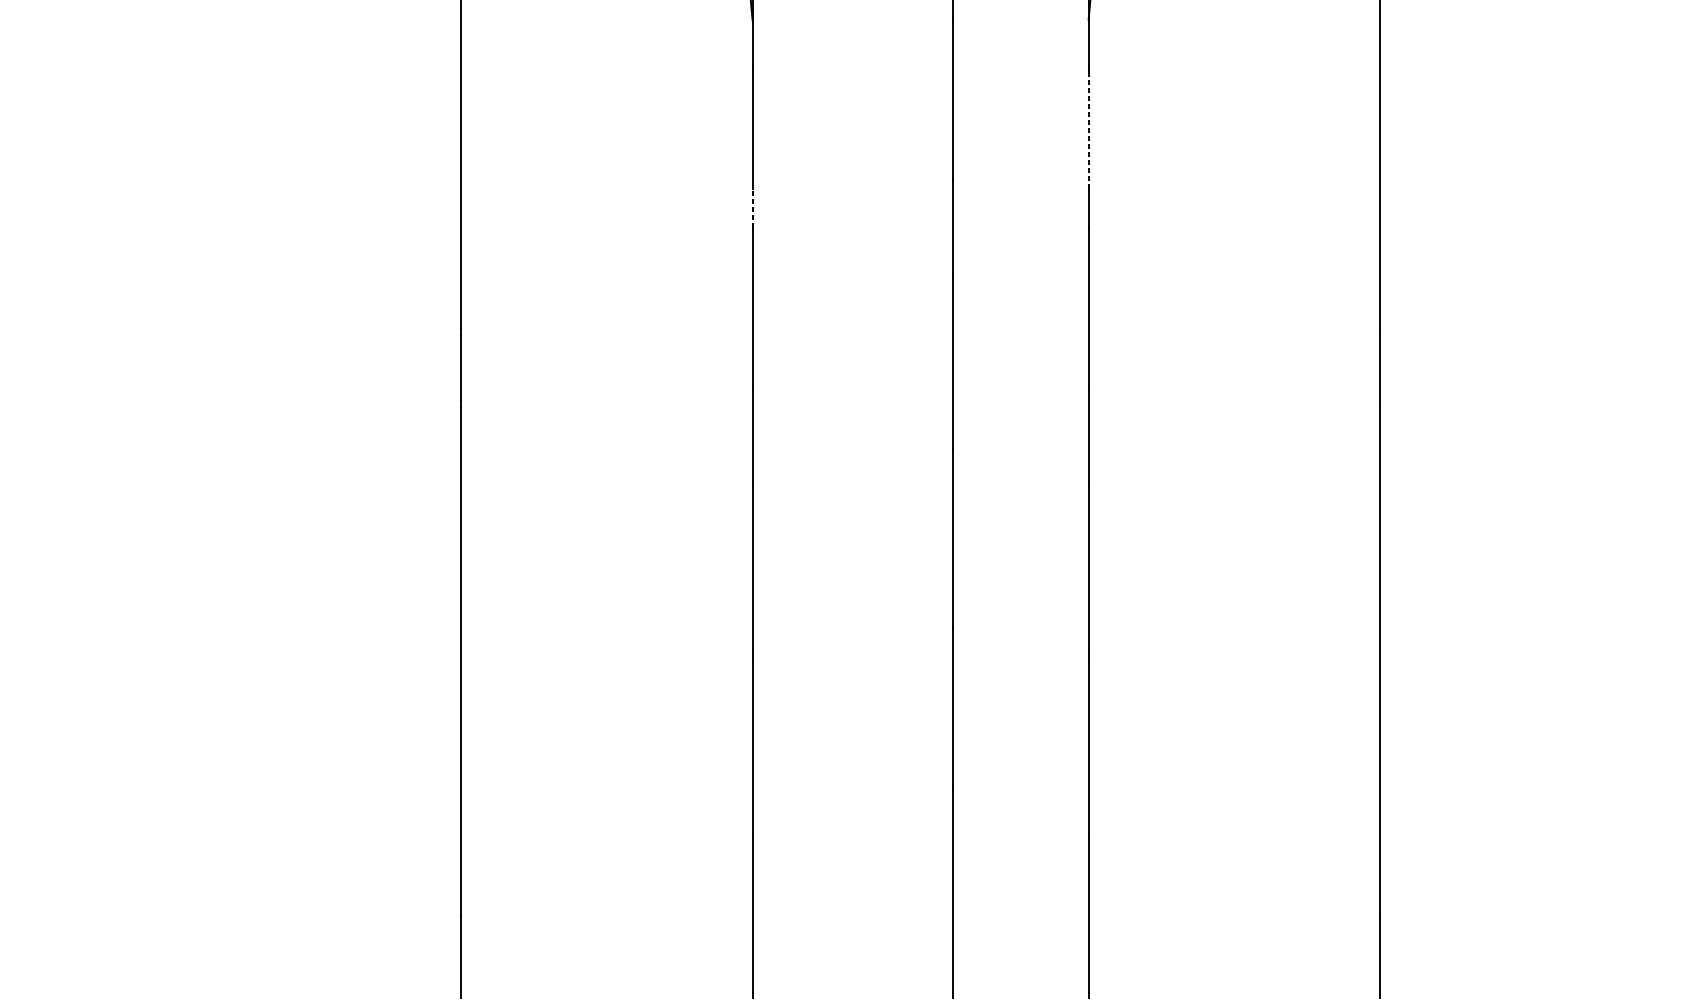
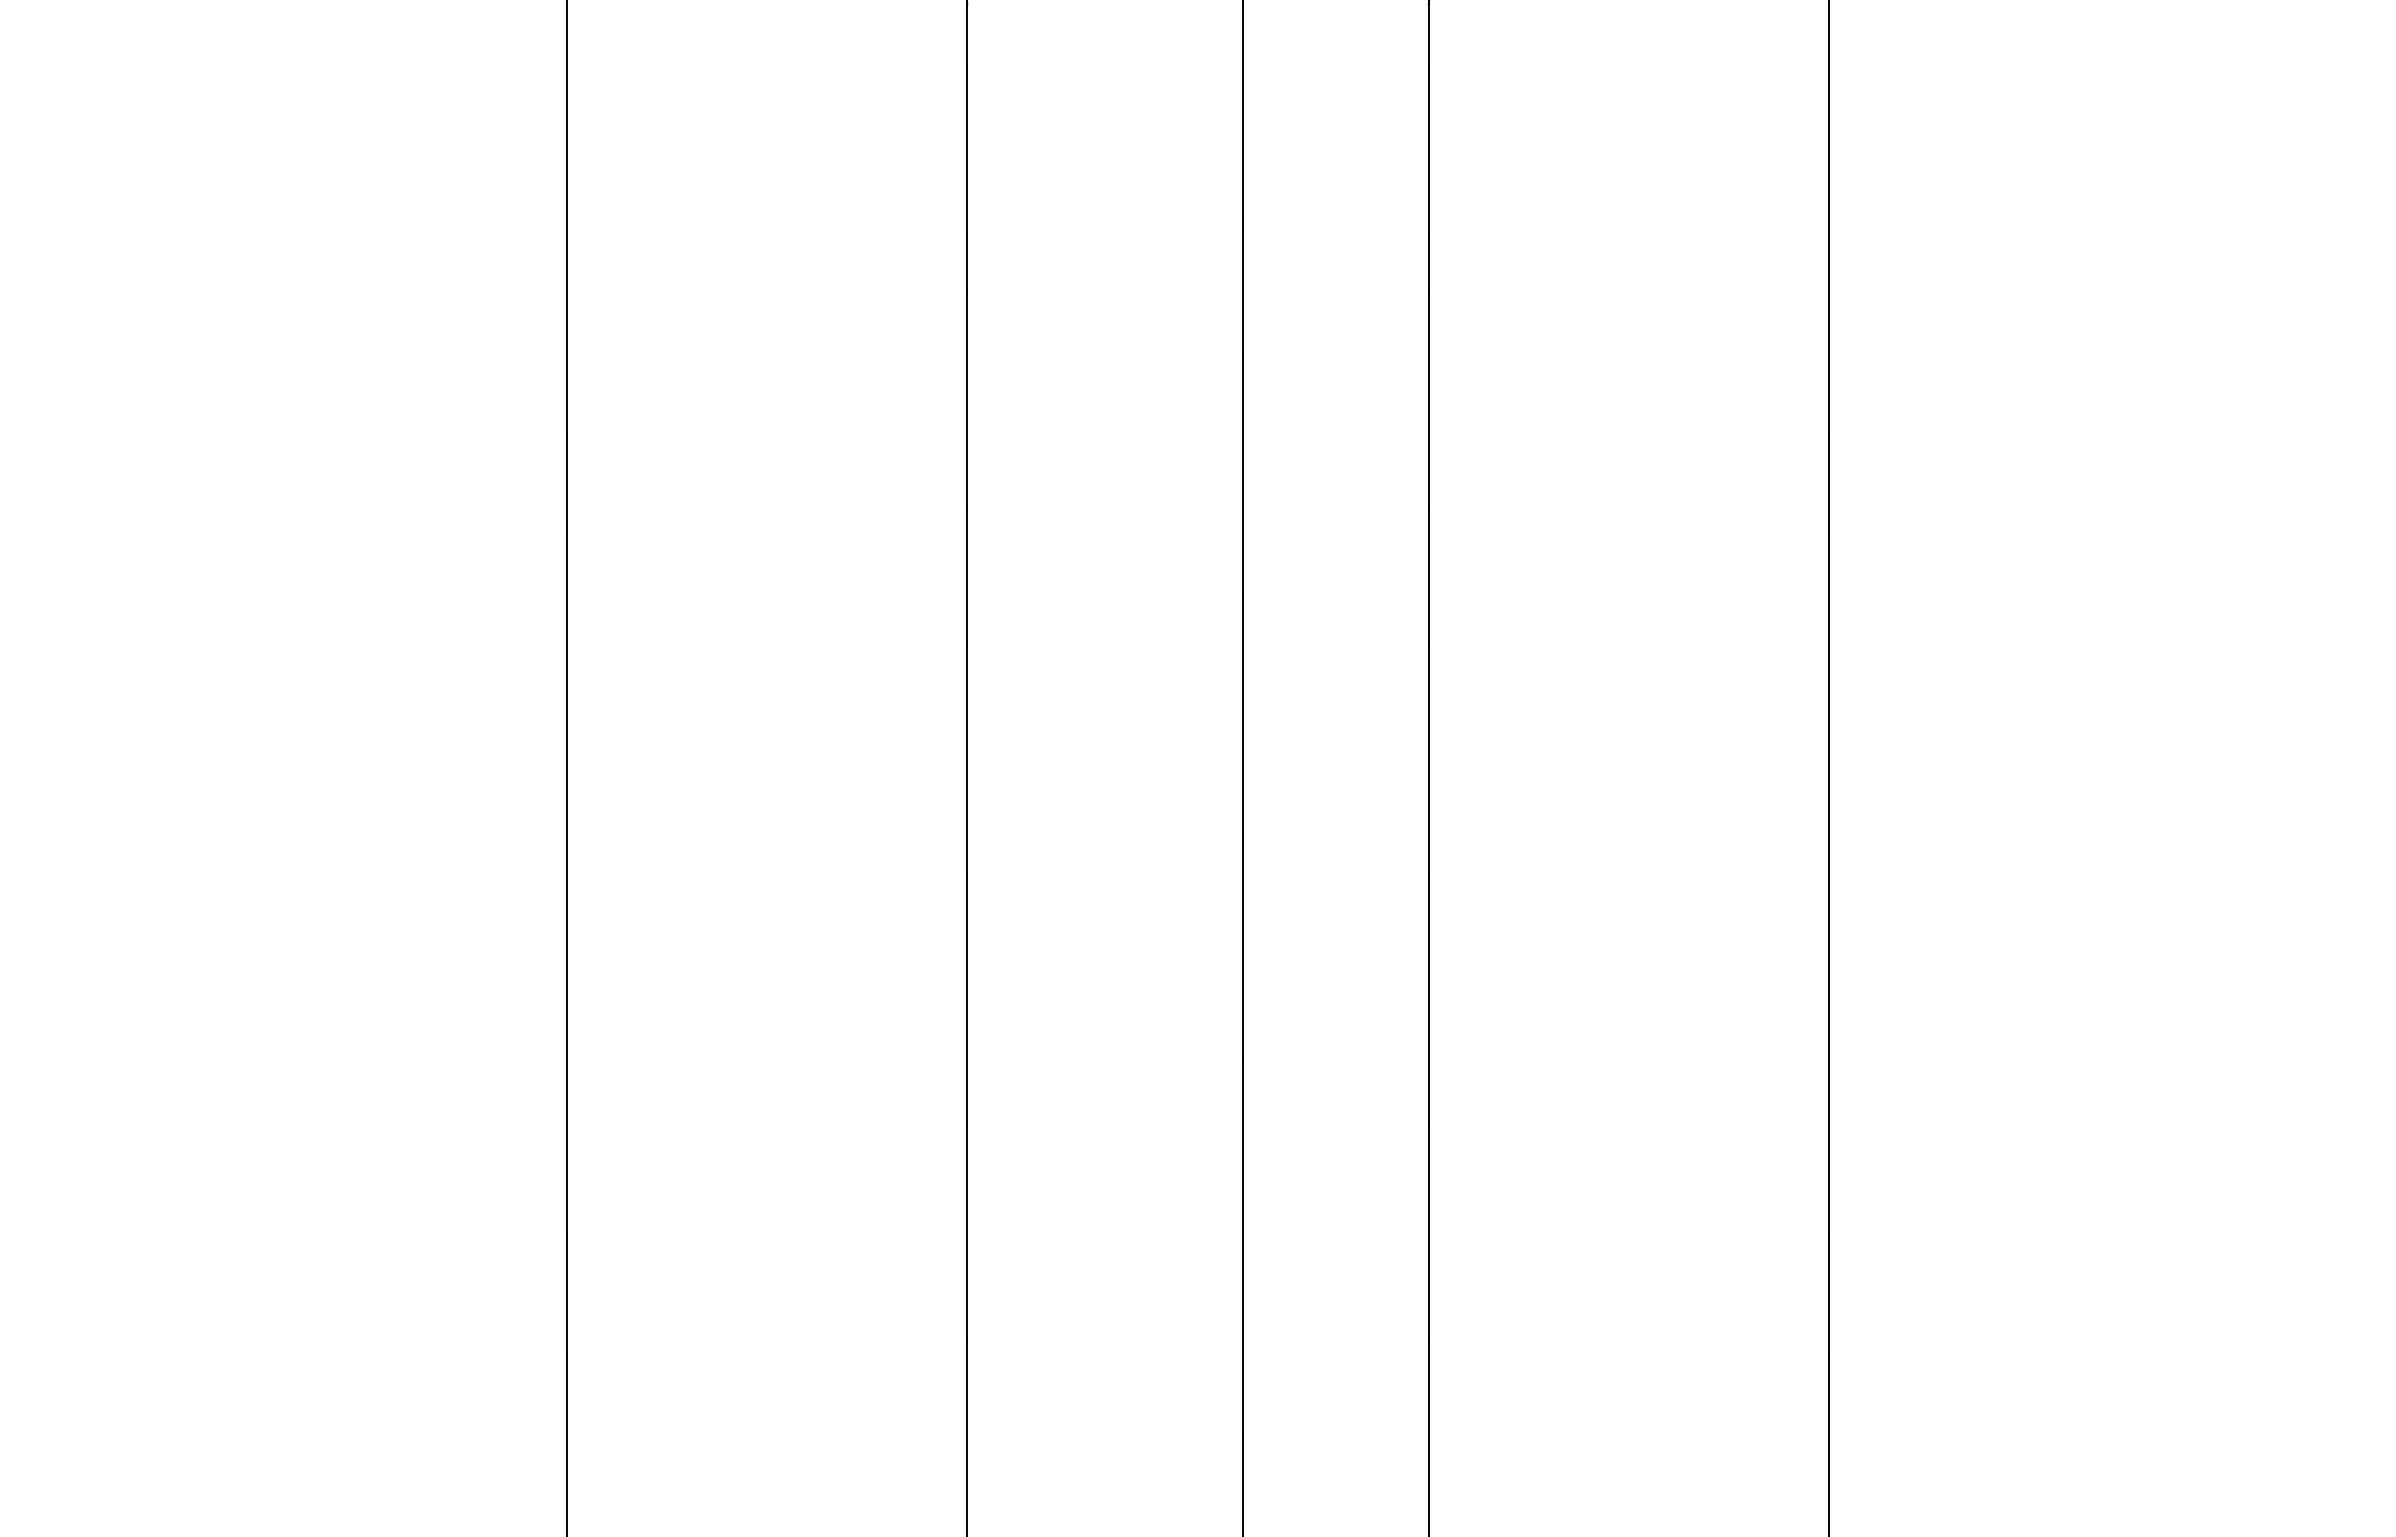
line: (1088, 130) -> (1428, 156), dashed -> solid
line: (752, 208) -> (967, 263), dashed -> solid

